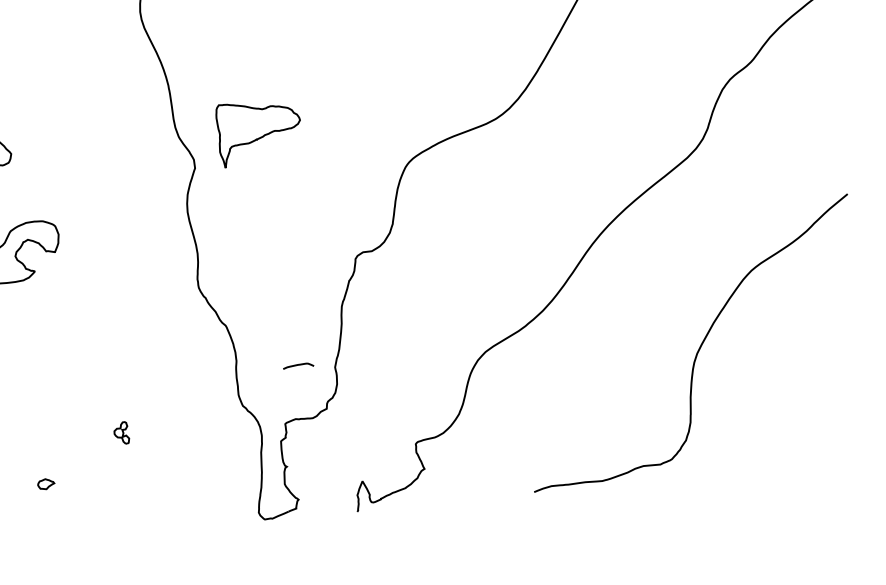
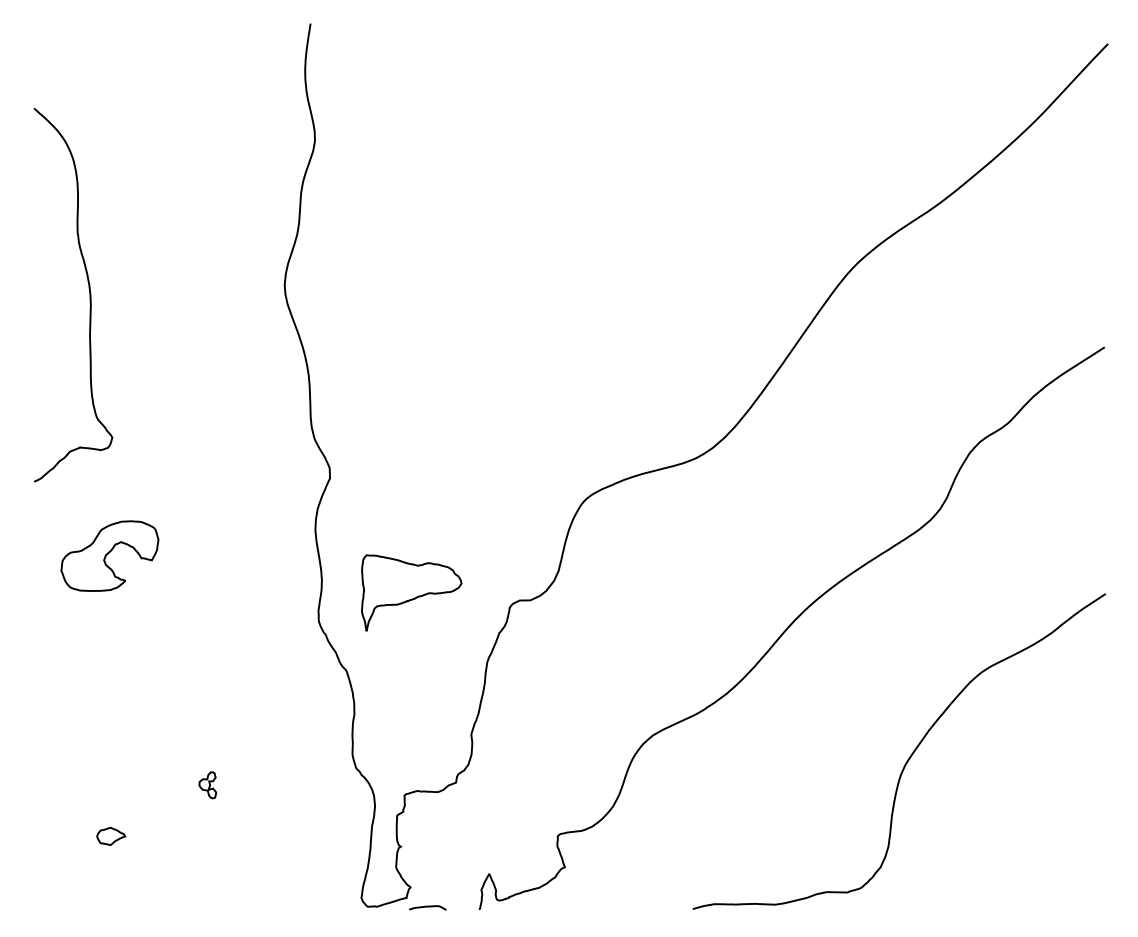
part: (259, 132) -> (411, 592), moved
curve: (298, 365) -> (427, 907), moved
part: (46, 483) -> (111, 835), size x1.43

